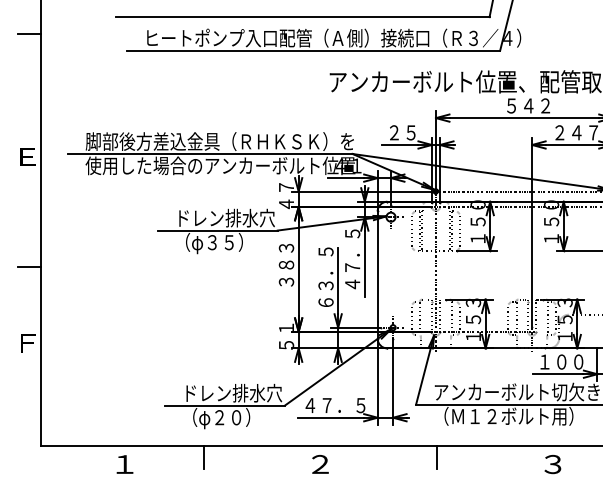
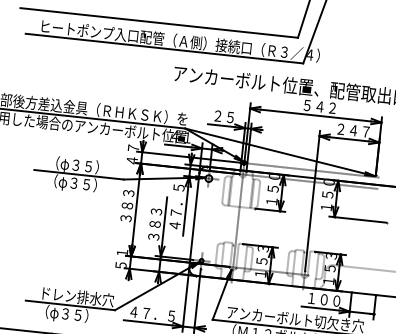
text: (226, 218) -> (86, 166), ドレン排水穴 -> （φ３５）
text: (325, 277) -> (155, 218), ６３．５ -> ３８３
text: (228, 417) -> (72, 314), （φ２０） -> （φ３５）

